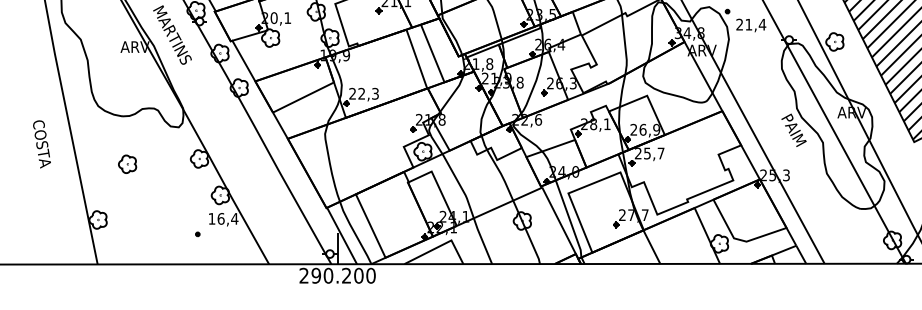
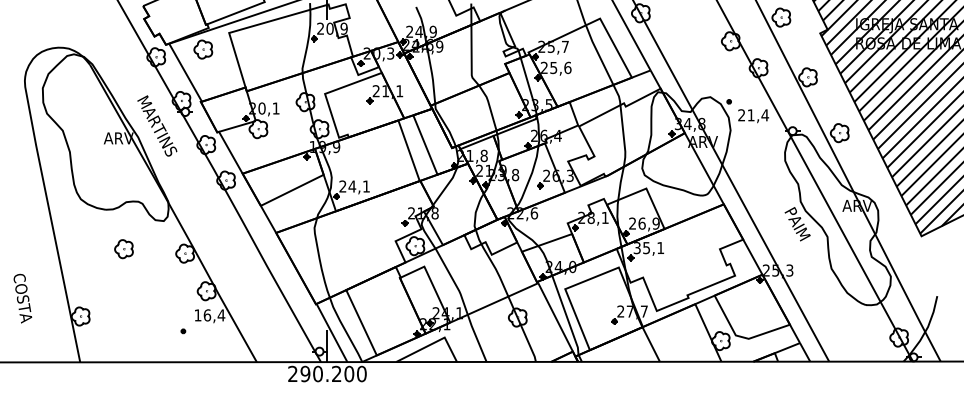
text: (367, 93) -> (358, 186), 22,3 -> 24,1
text: (41, 144) -> (22, 298), moved
text: (649, 153) -> (648, 248), 25,7 -> 35,1
part: (127, 164) -> (123, 249), moved

